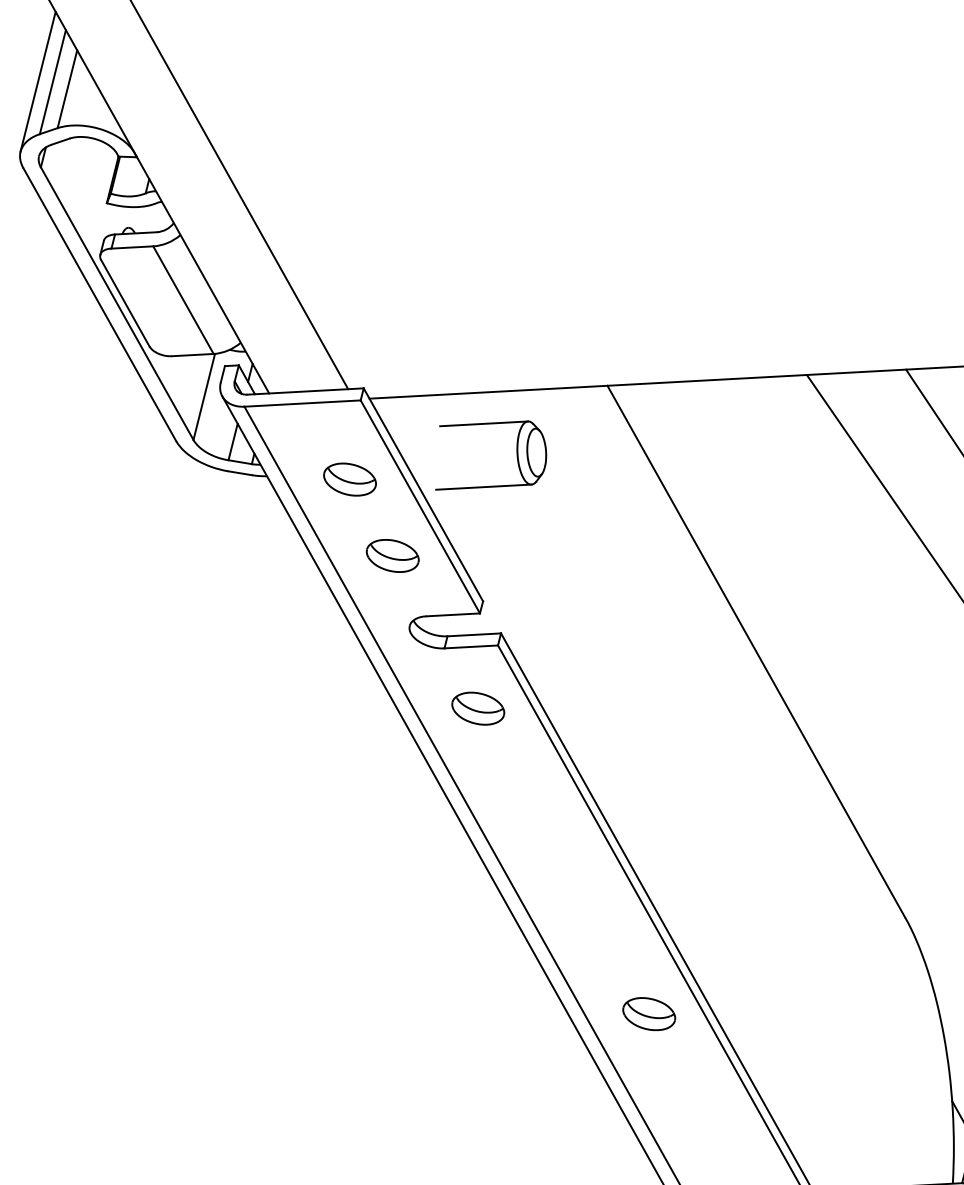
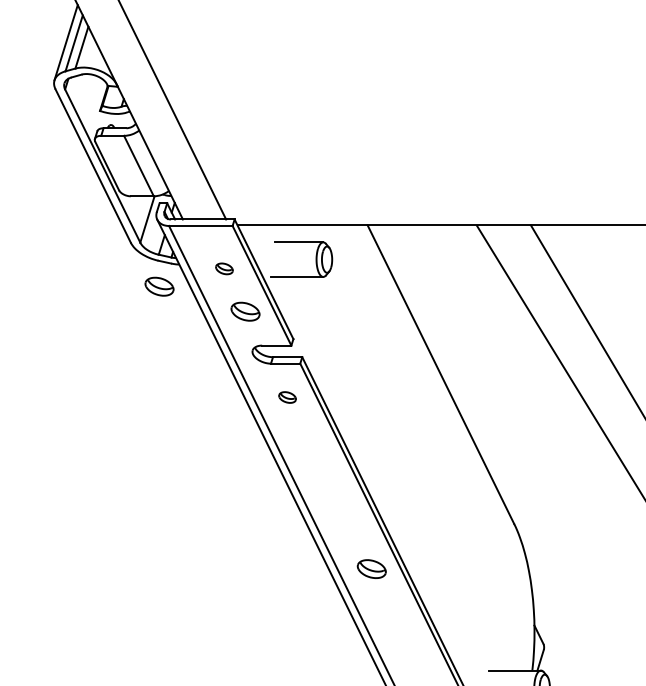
part: (350, 478) -> (224, 268), size x0.6
part: (232, 518) -> (159, 286), added
part: (478, 708) -> (287, 397), size x0.6

